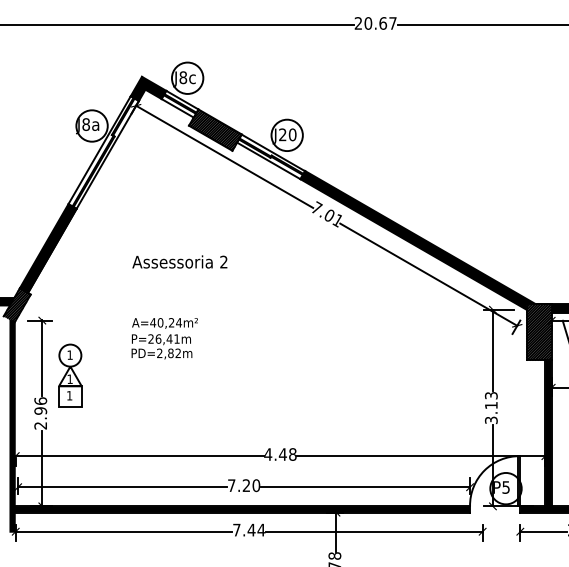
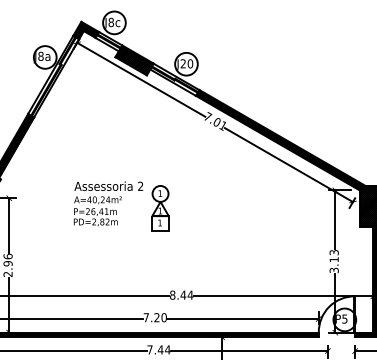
text: (179, 261) -> (108, 185), moved
part: (70, 375) -> (160, 208), moved
text: (280, 454) -> (181, 295), 4.48 -> 8.44

